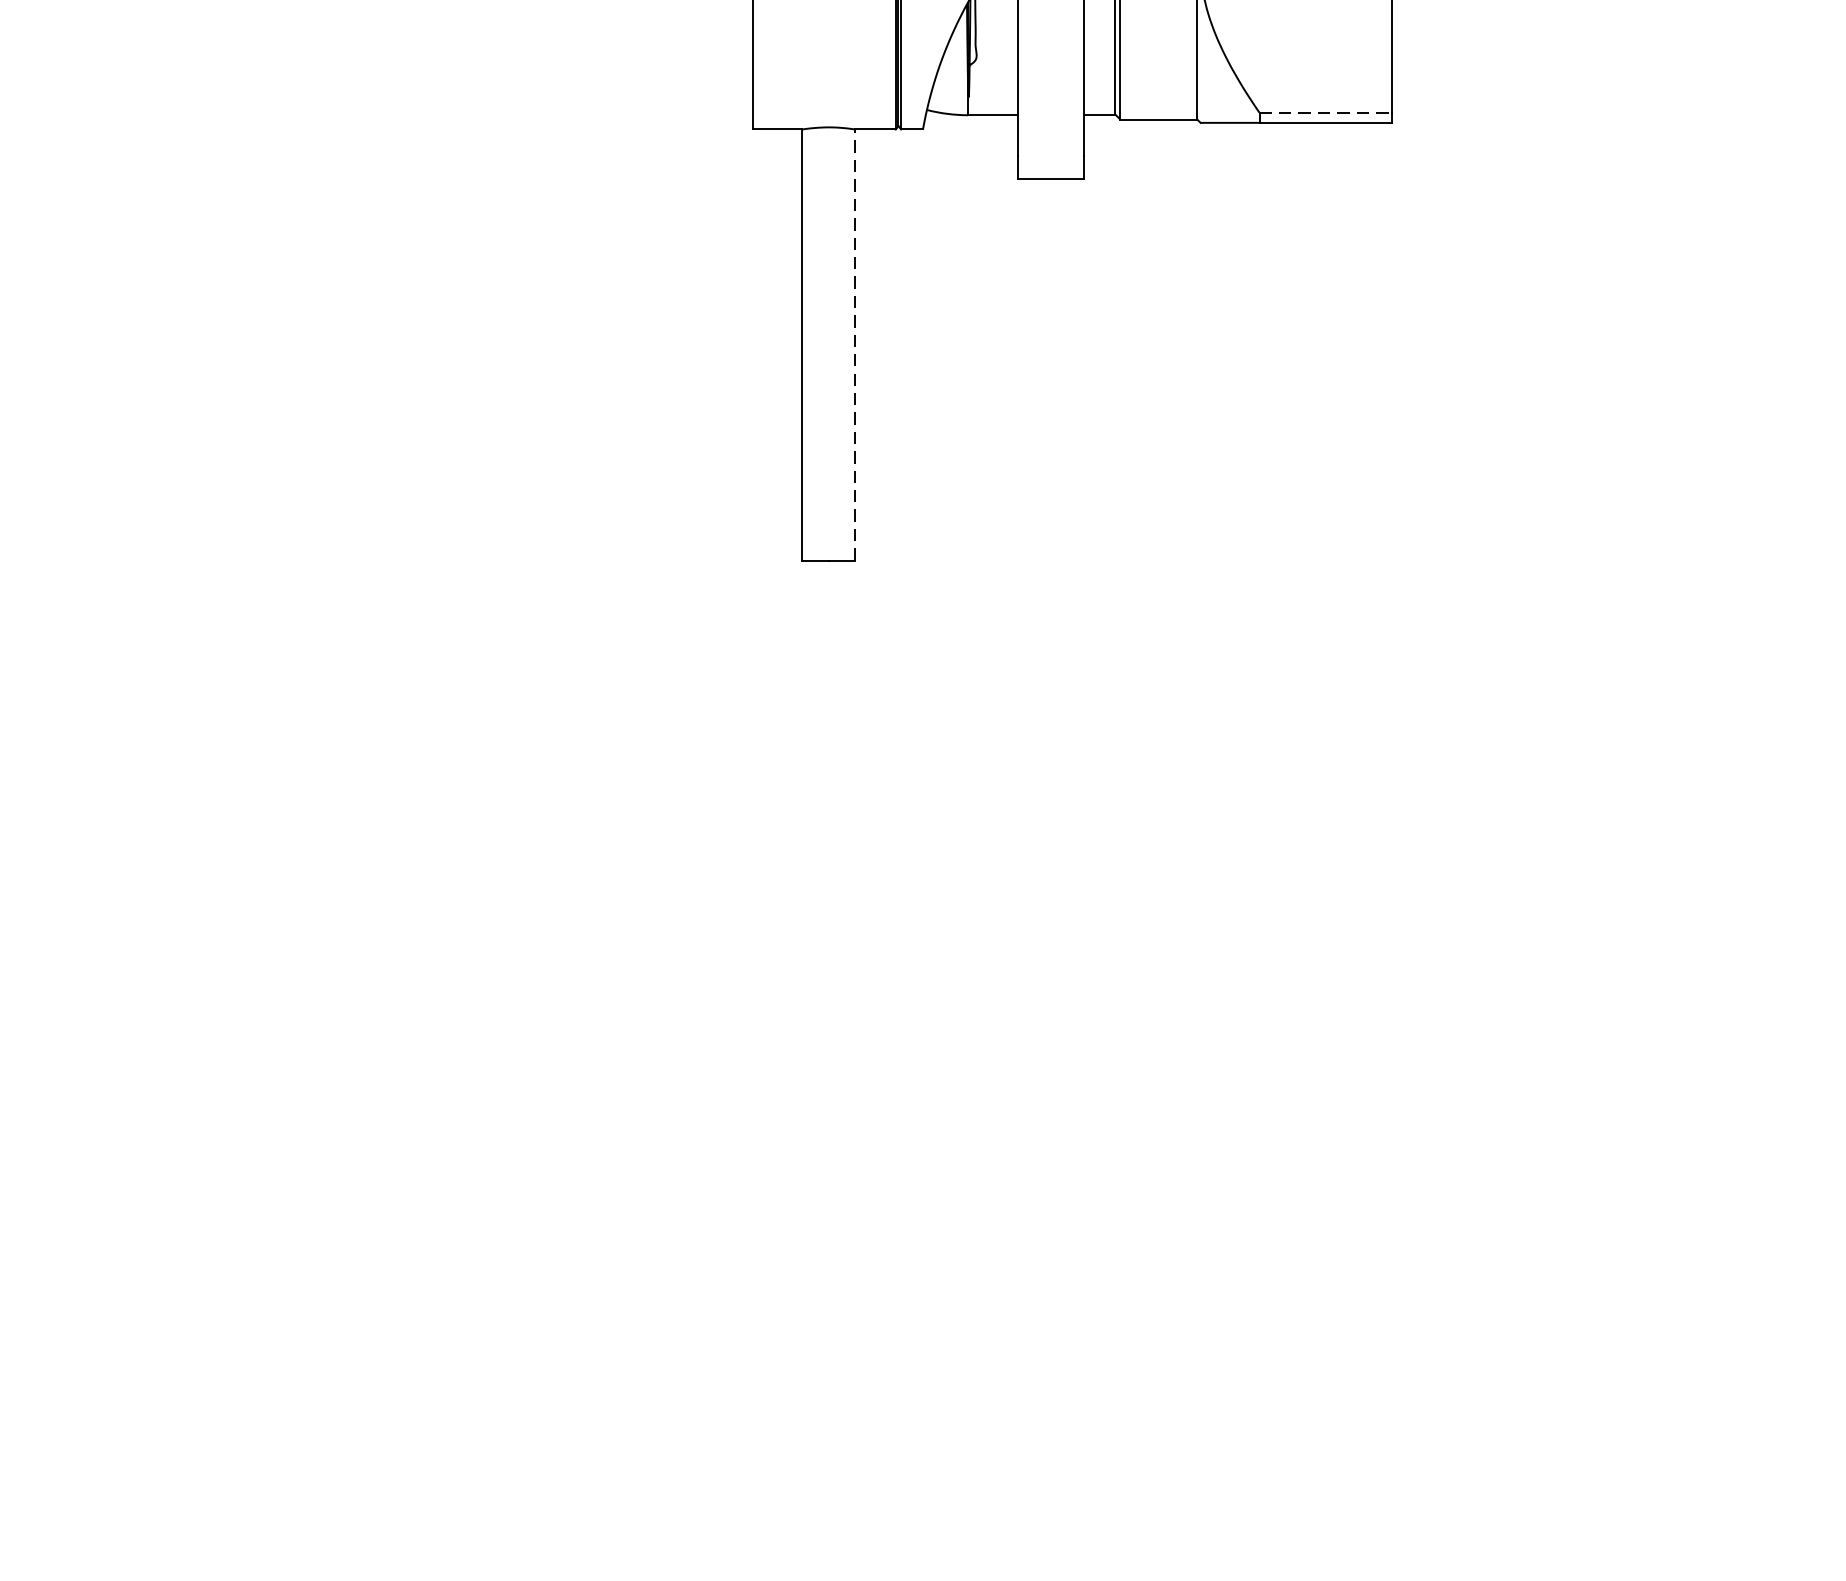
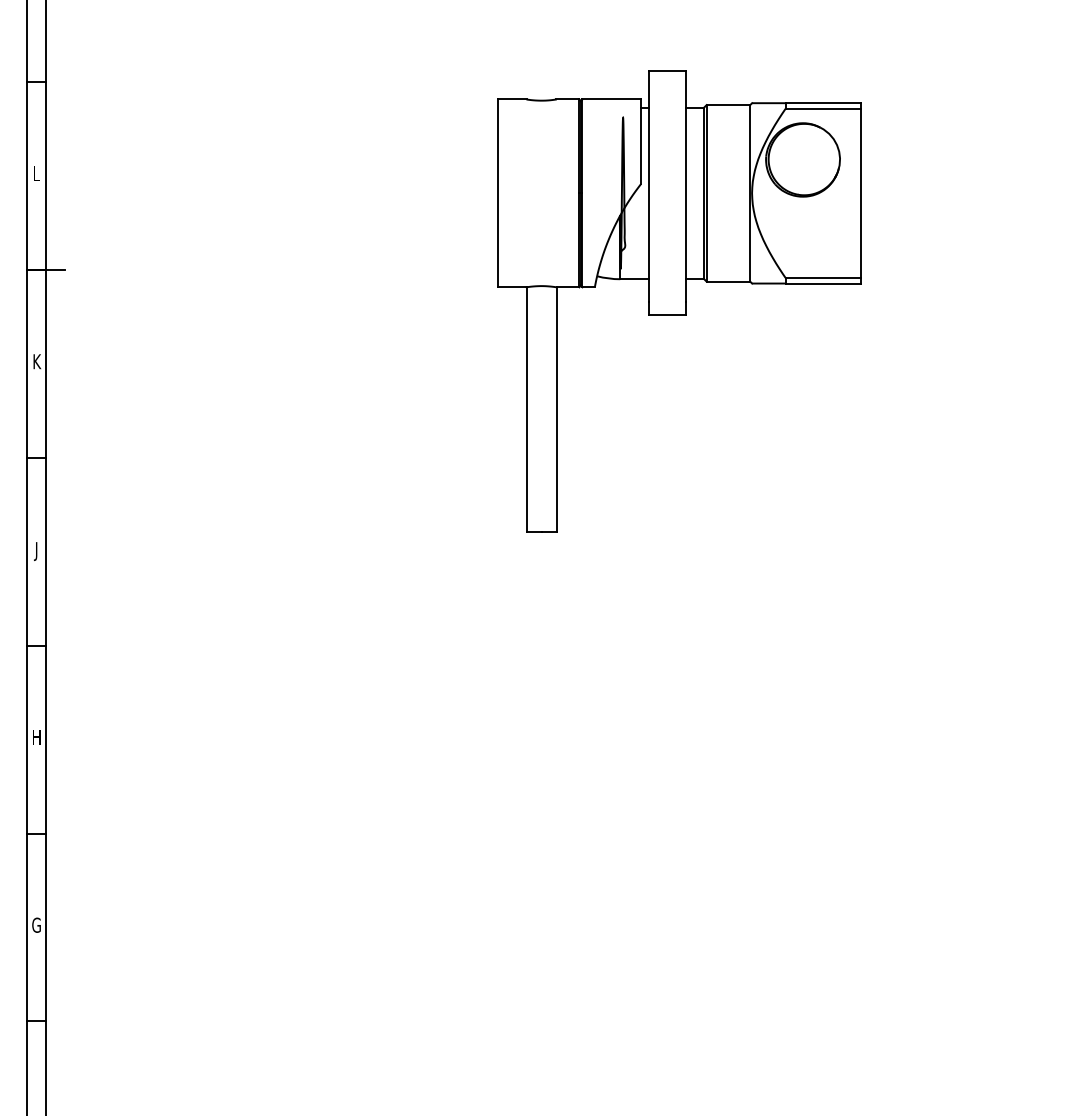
line: (1326, 112) -> (823, 277), dashed -> solid
line: (855, 343) -> (556, 408), dashed -> solid

